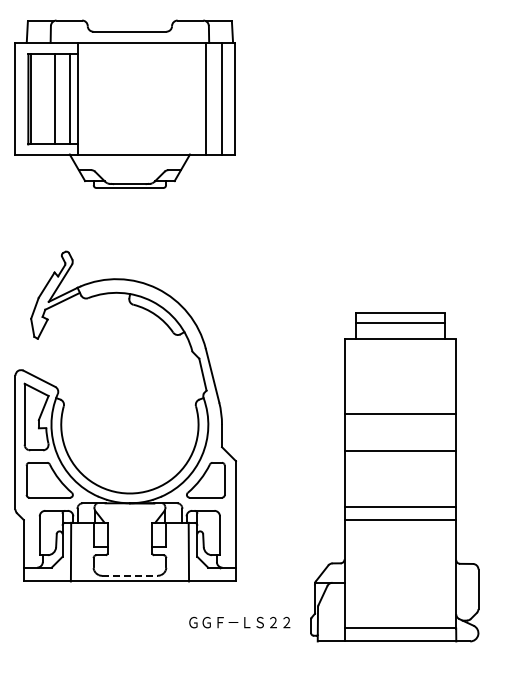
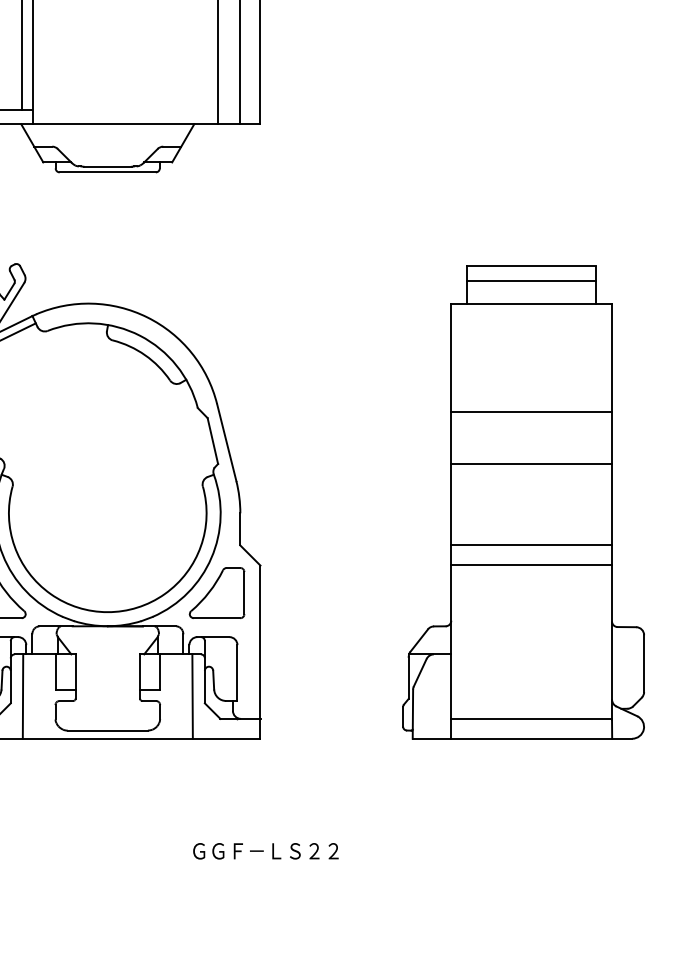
part: (394, 477) -> (523, 502), moved
line: (129, 575) -> (107, 730), dashed -> solid
text: (239, 622) -> (265, 851), moved

